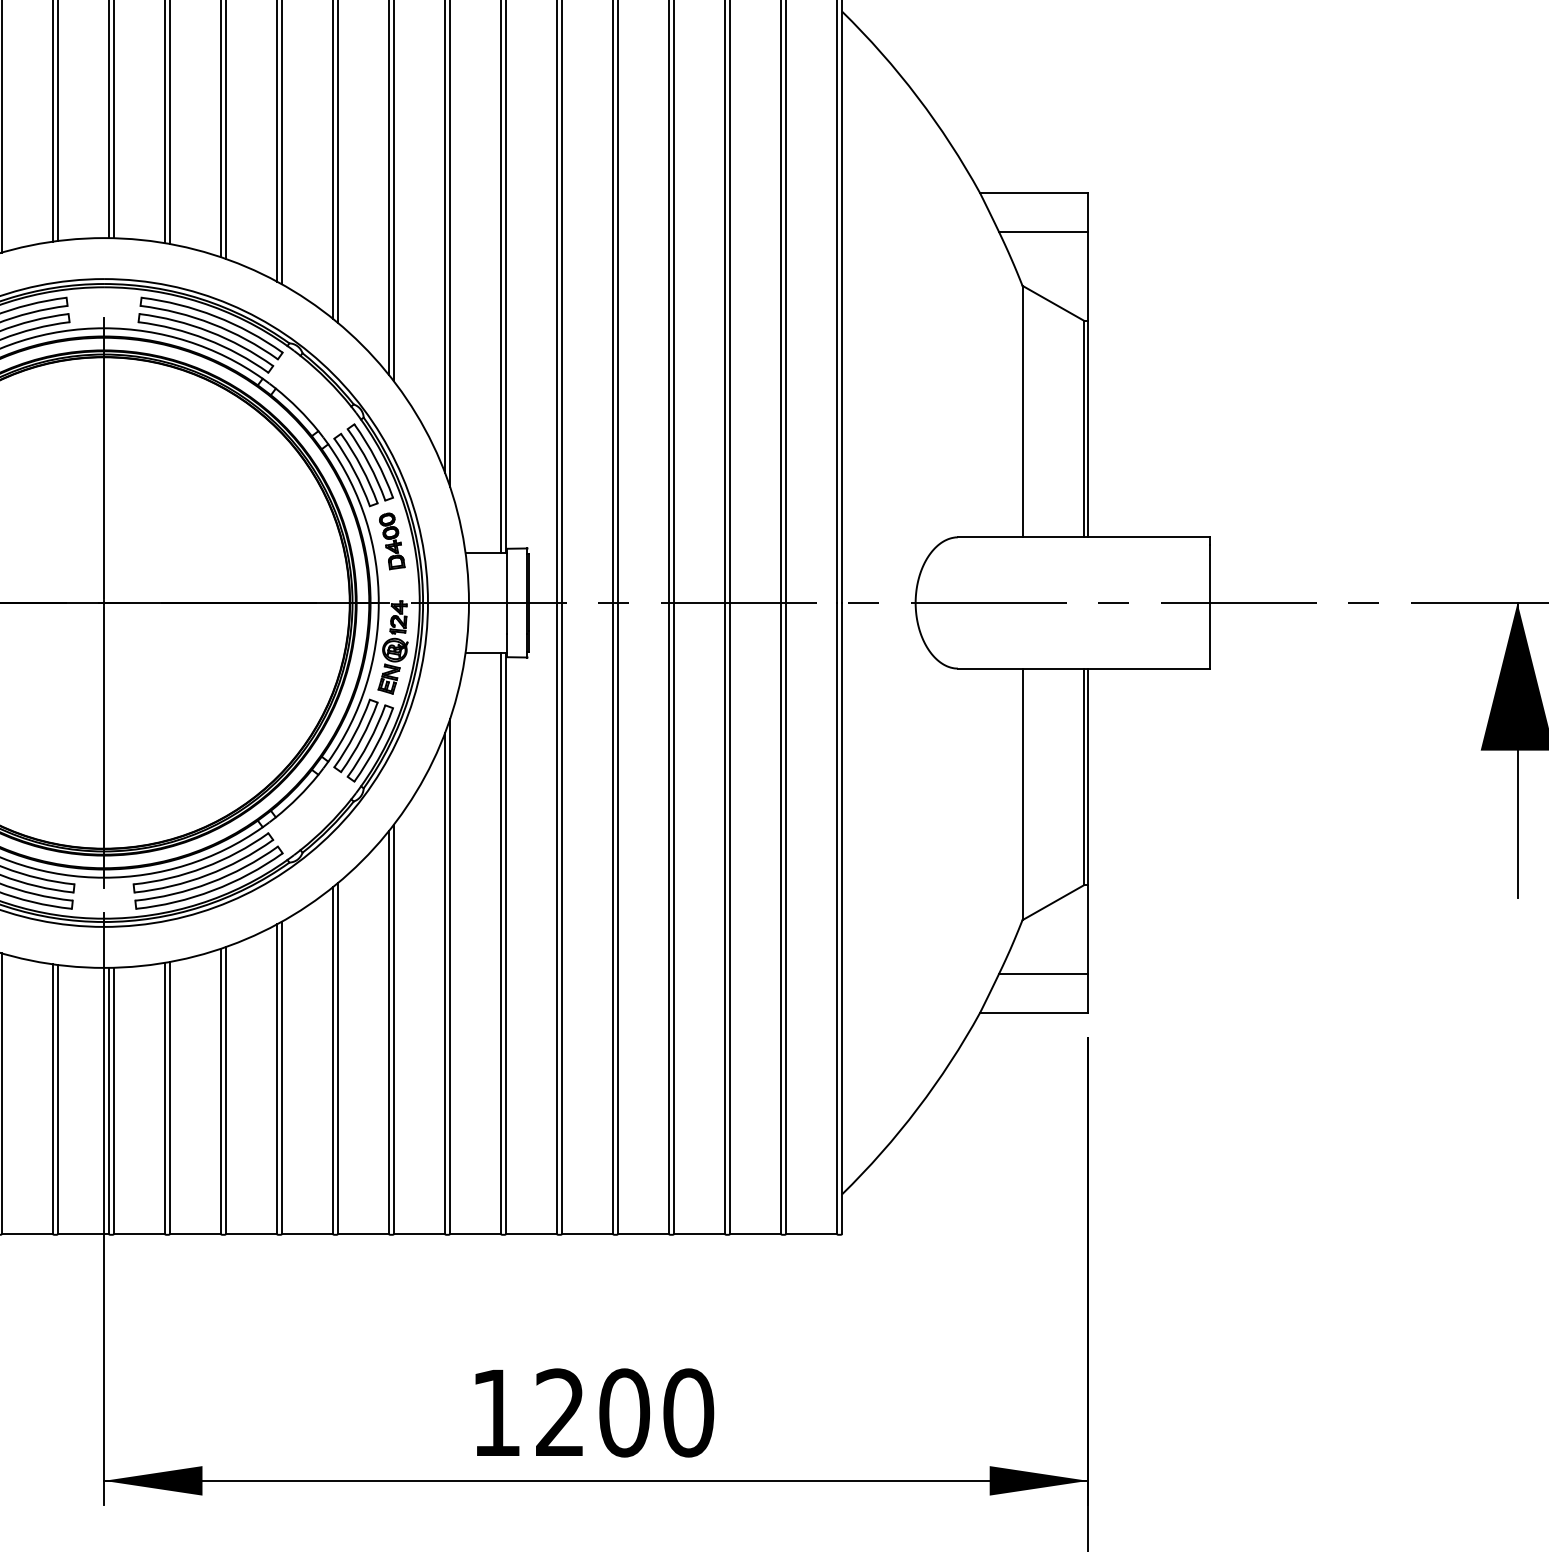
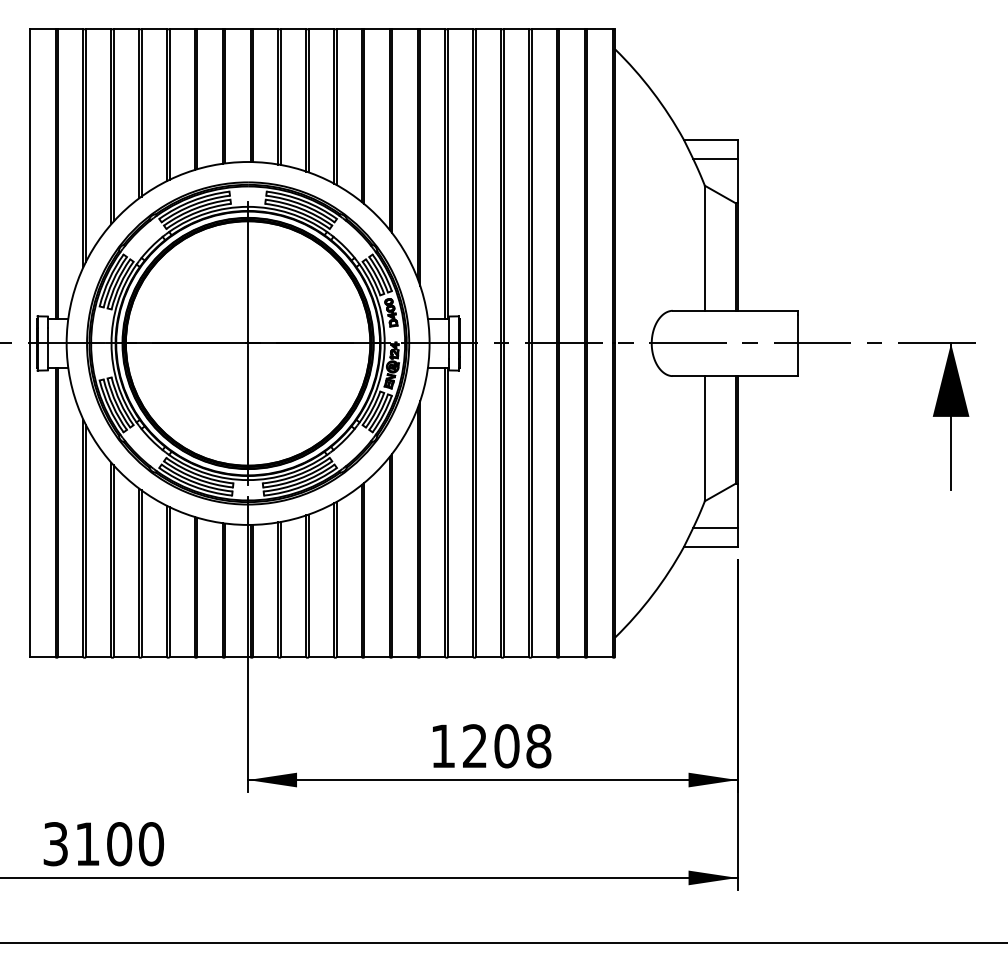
text: (687, 1413) -> (538, 746), 1200 -> 1208

